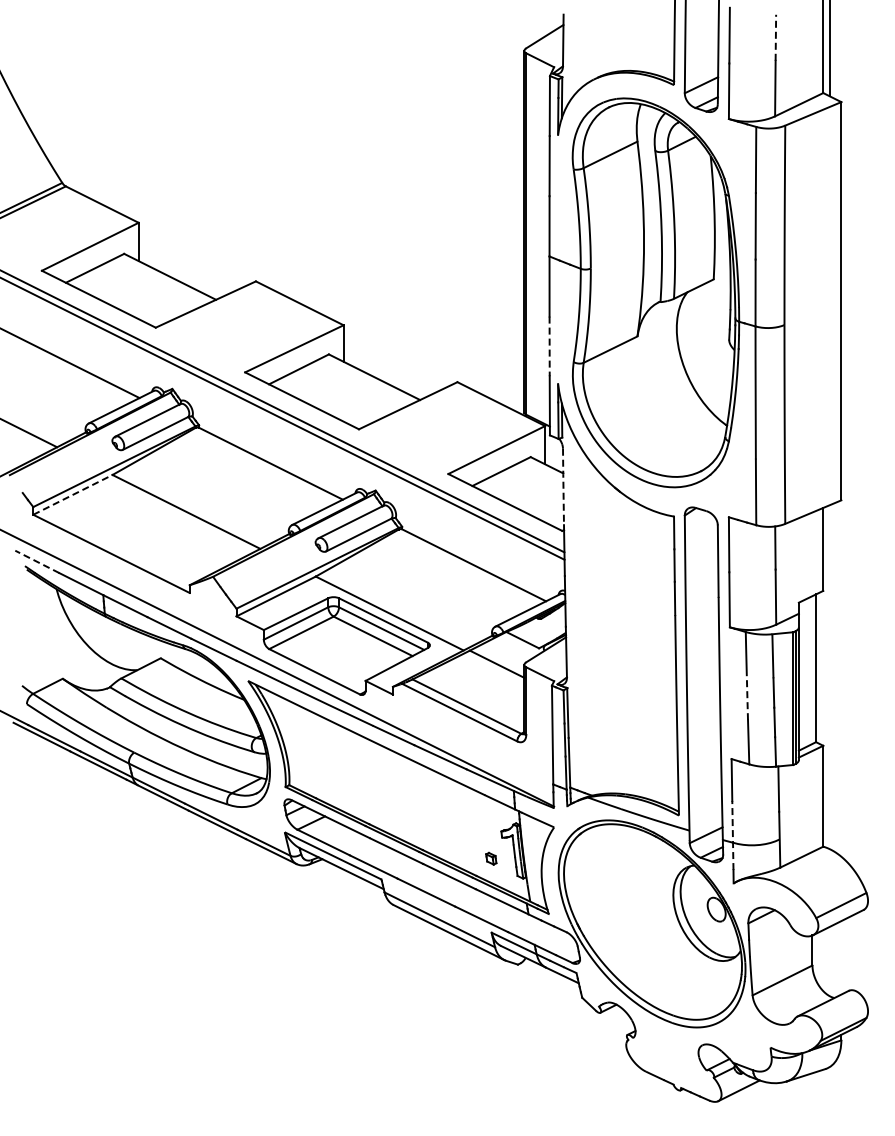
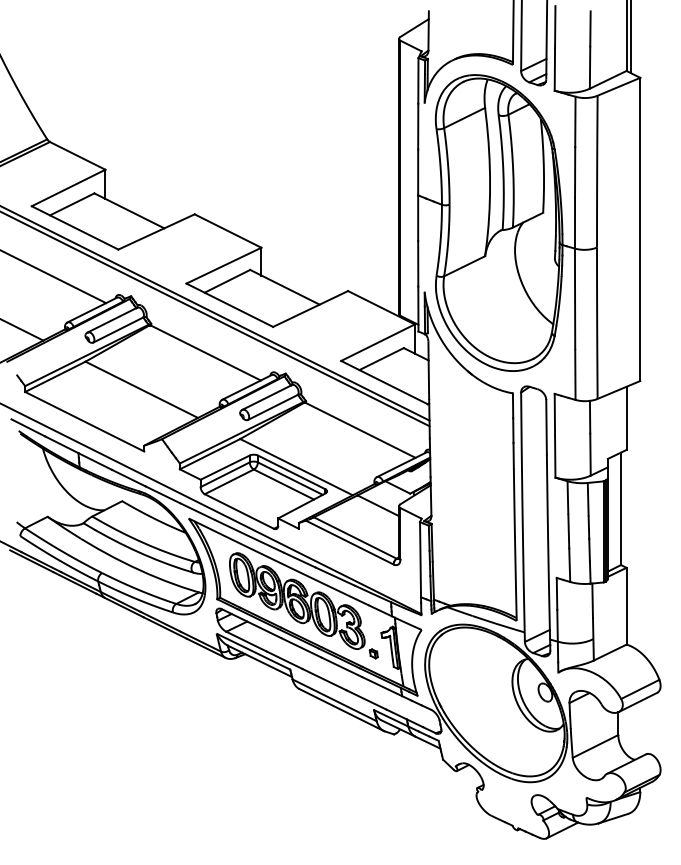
line: (775, 37) -> (590, 28), dashed -> solid
line: (549, 346) -> (418, 263), dashed -> solid
line: (563, 486) -> (428, 370), dashed -> solid
line: (73, 494) -> (55, 376), dashed -> solid
line: (37, 561) -> (28, 427), dashed -> solid
line: (747, 697) -> (568, 531), dashed -> solid
part: (390, 789) -> (297, 601), added
line: (732, 835) -> (557, 636), dashed -> solid

